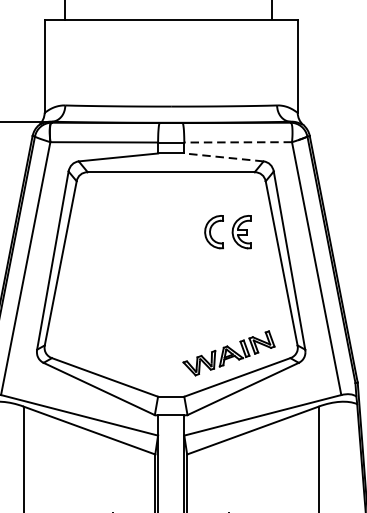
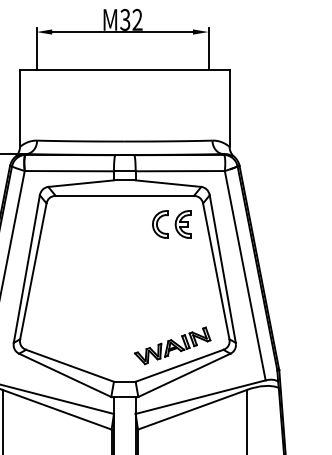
line: (238, 142) -> (180, 171), dashed -> solid
line: (223, 157) -> (168, 183), dashed -> solid
part: (227, 232) -> (171, 224), moved

